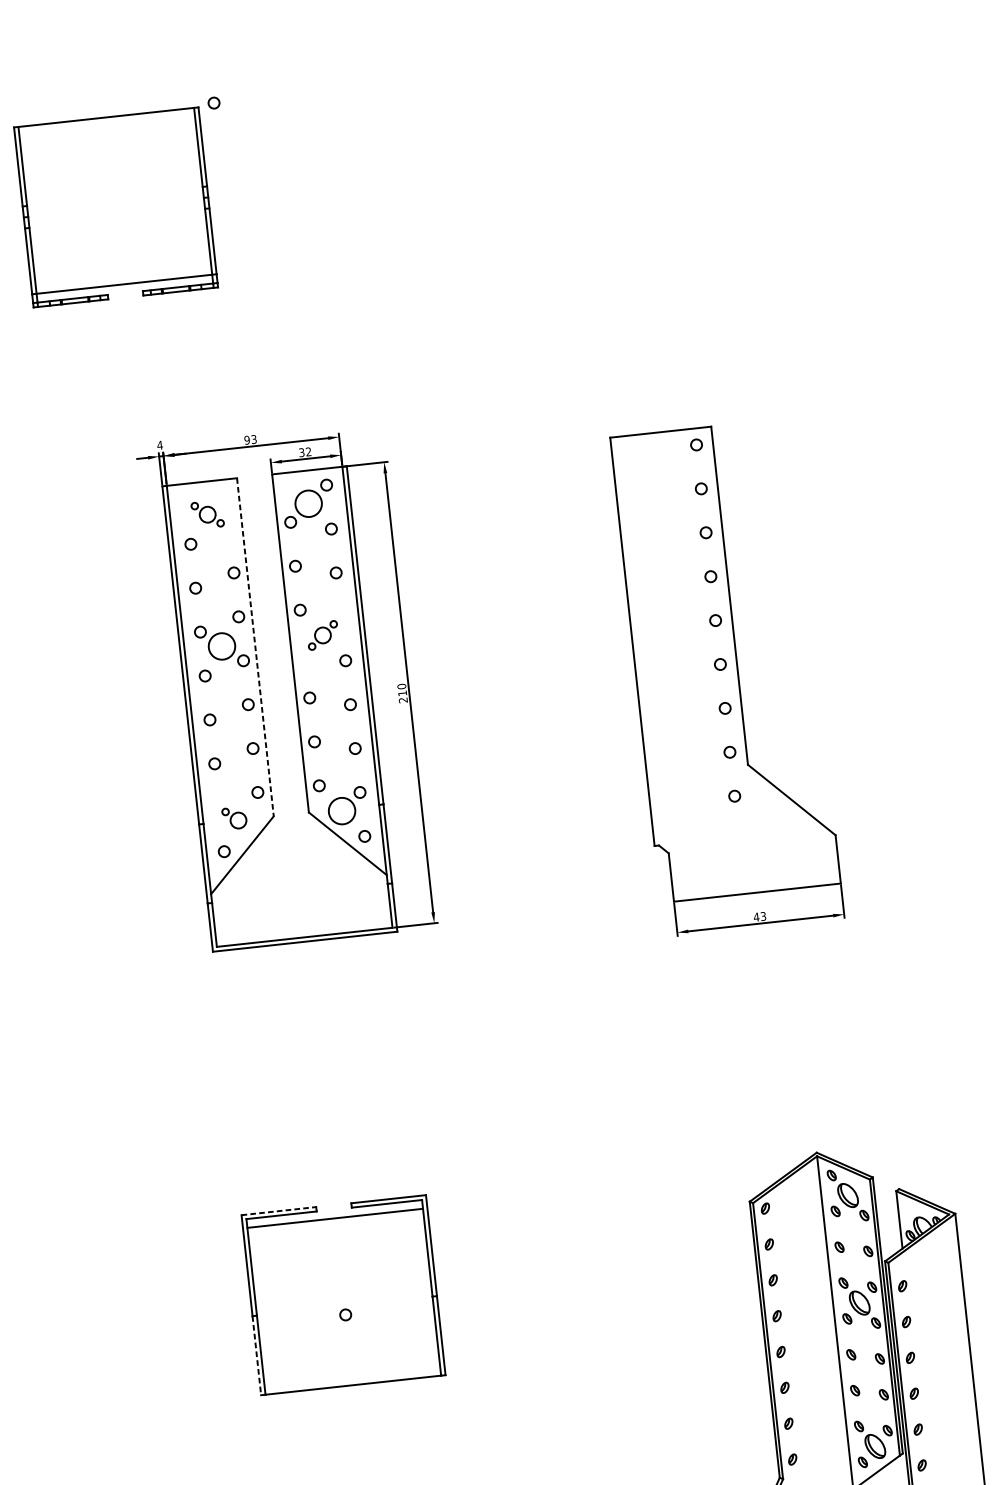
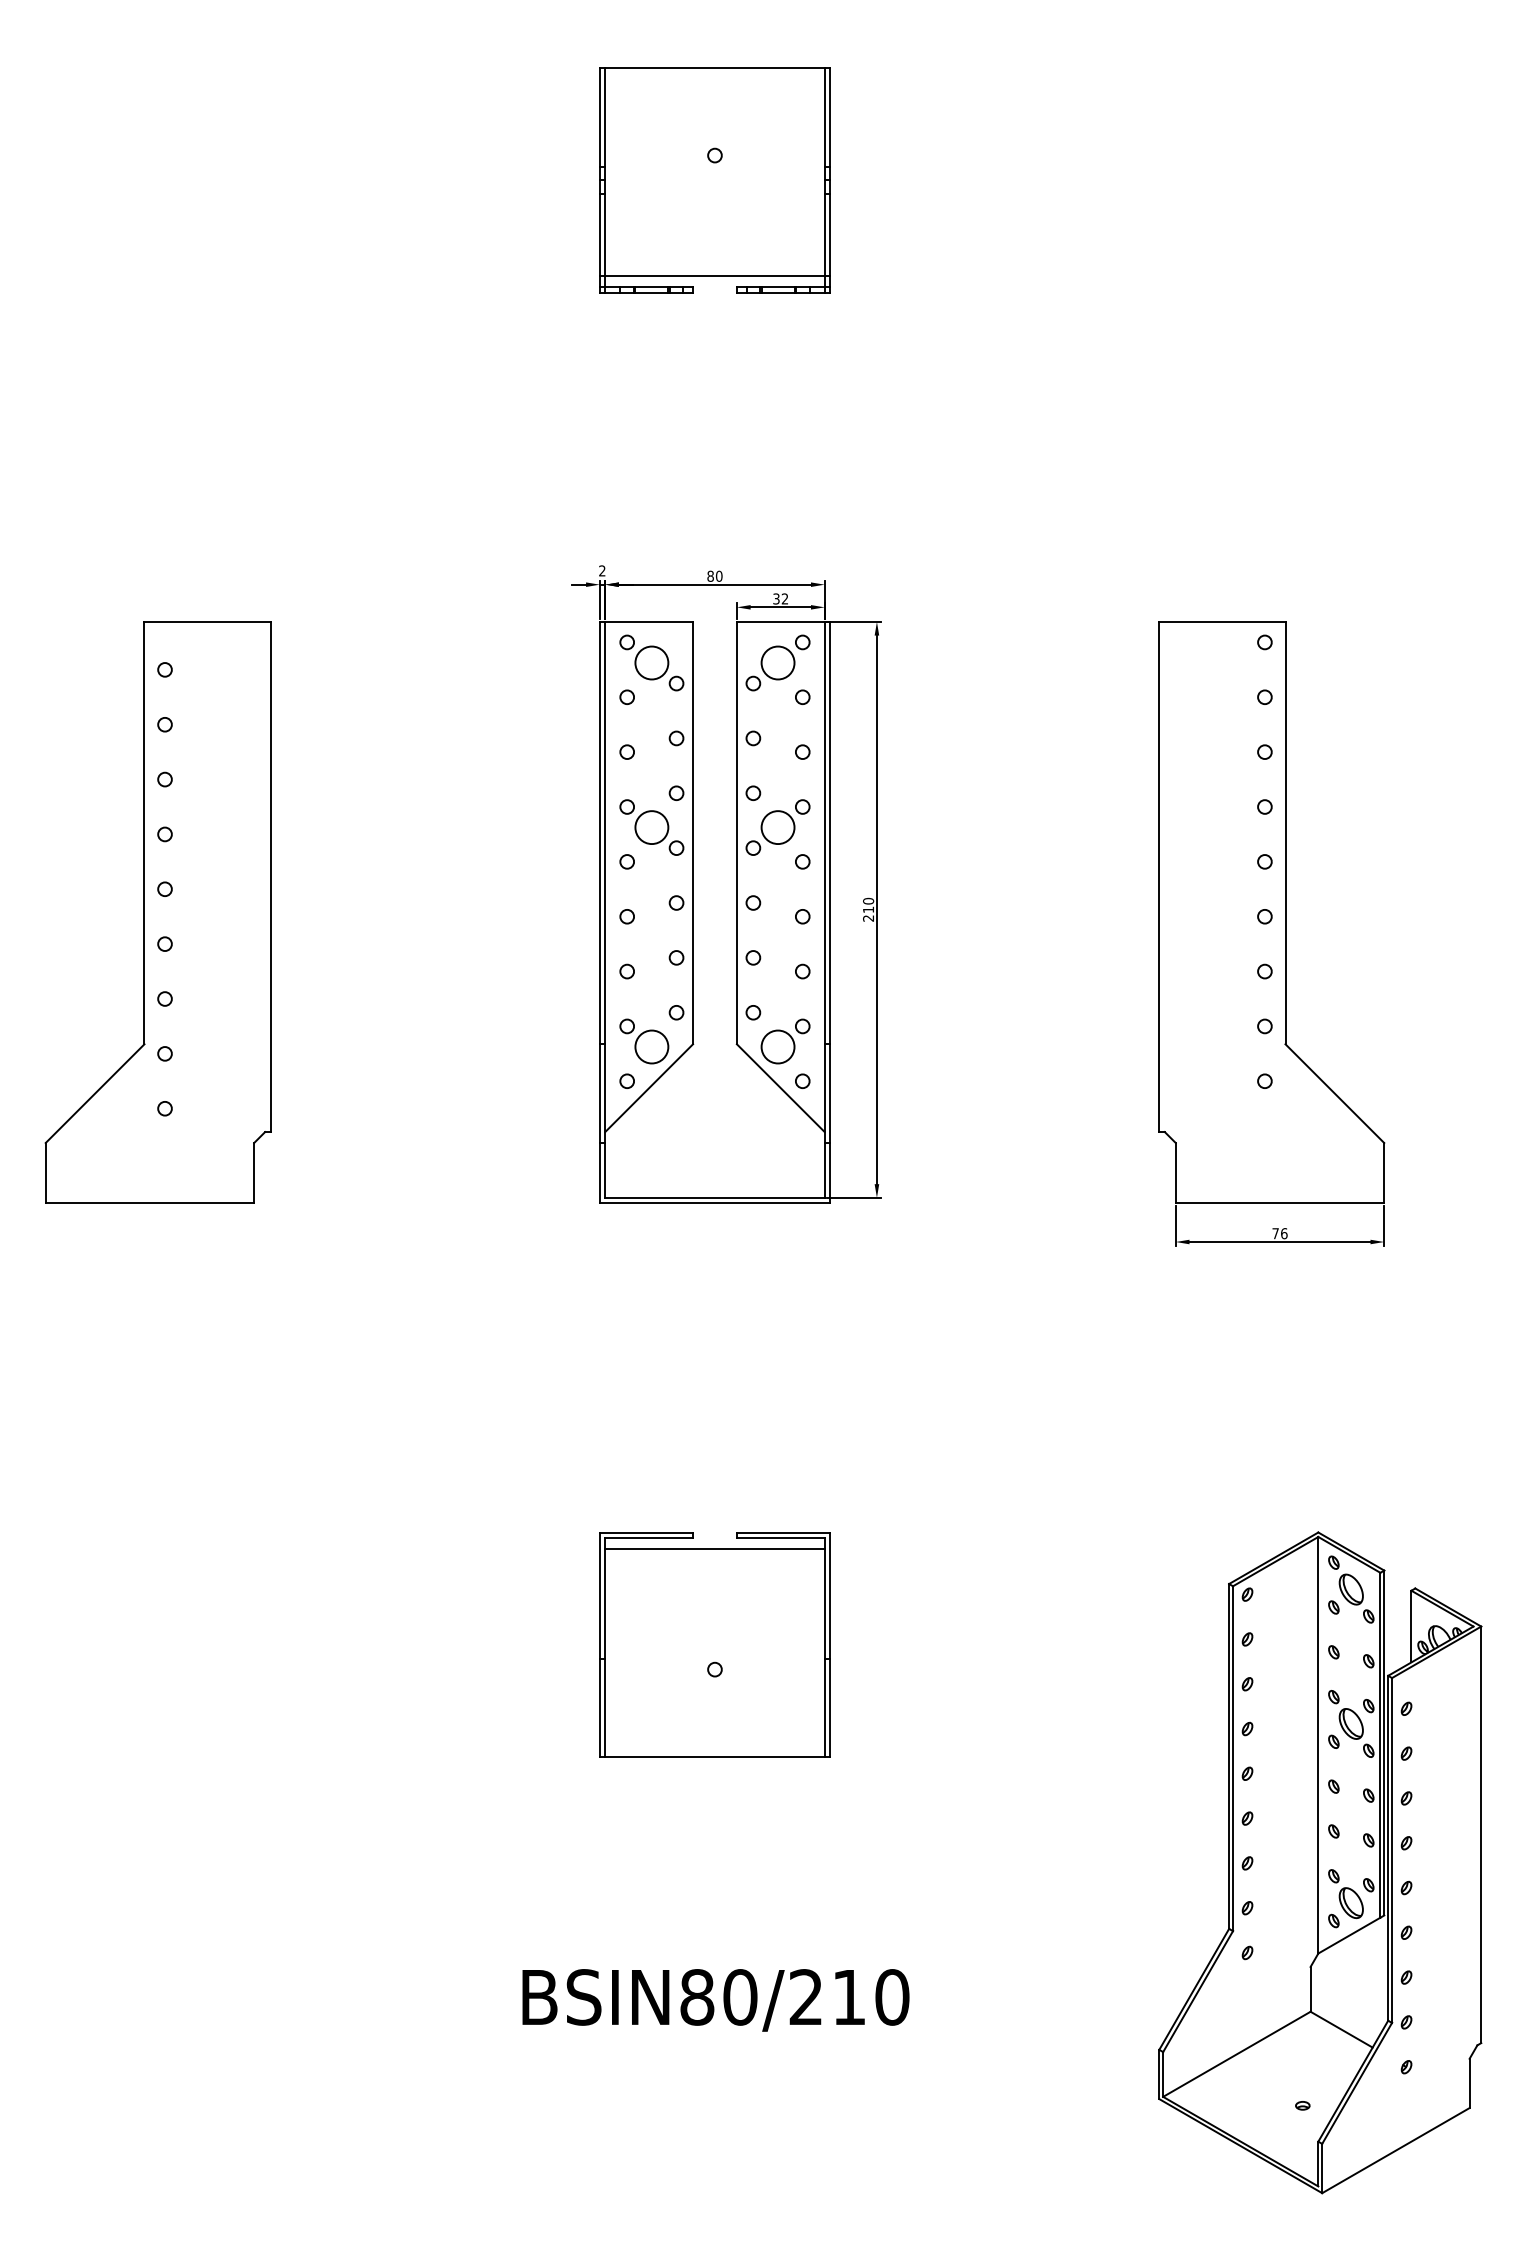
part: (115, 207) -> (714, 180), moved
text: (250, 439) -> (714, 575), 93 -> 80
text: (159, 445) -> (601, 570), 4 -> 2
part: (207, 514) -> (651, 662), size x1.67
part: (322, 635) -> (777, 827), size x1.67
line: (255, 647) -> (693, 833), dashed -> solid
part: (234, 818) -> (644, 1041), size x1.67
text: (759, 916) -> (1279, 1233), 43 -> 76
line: (278, 1211) -> (646, 1532), dashed -> solid
line: (256, 1356) -> (599, 1708), dashed -> solid

